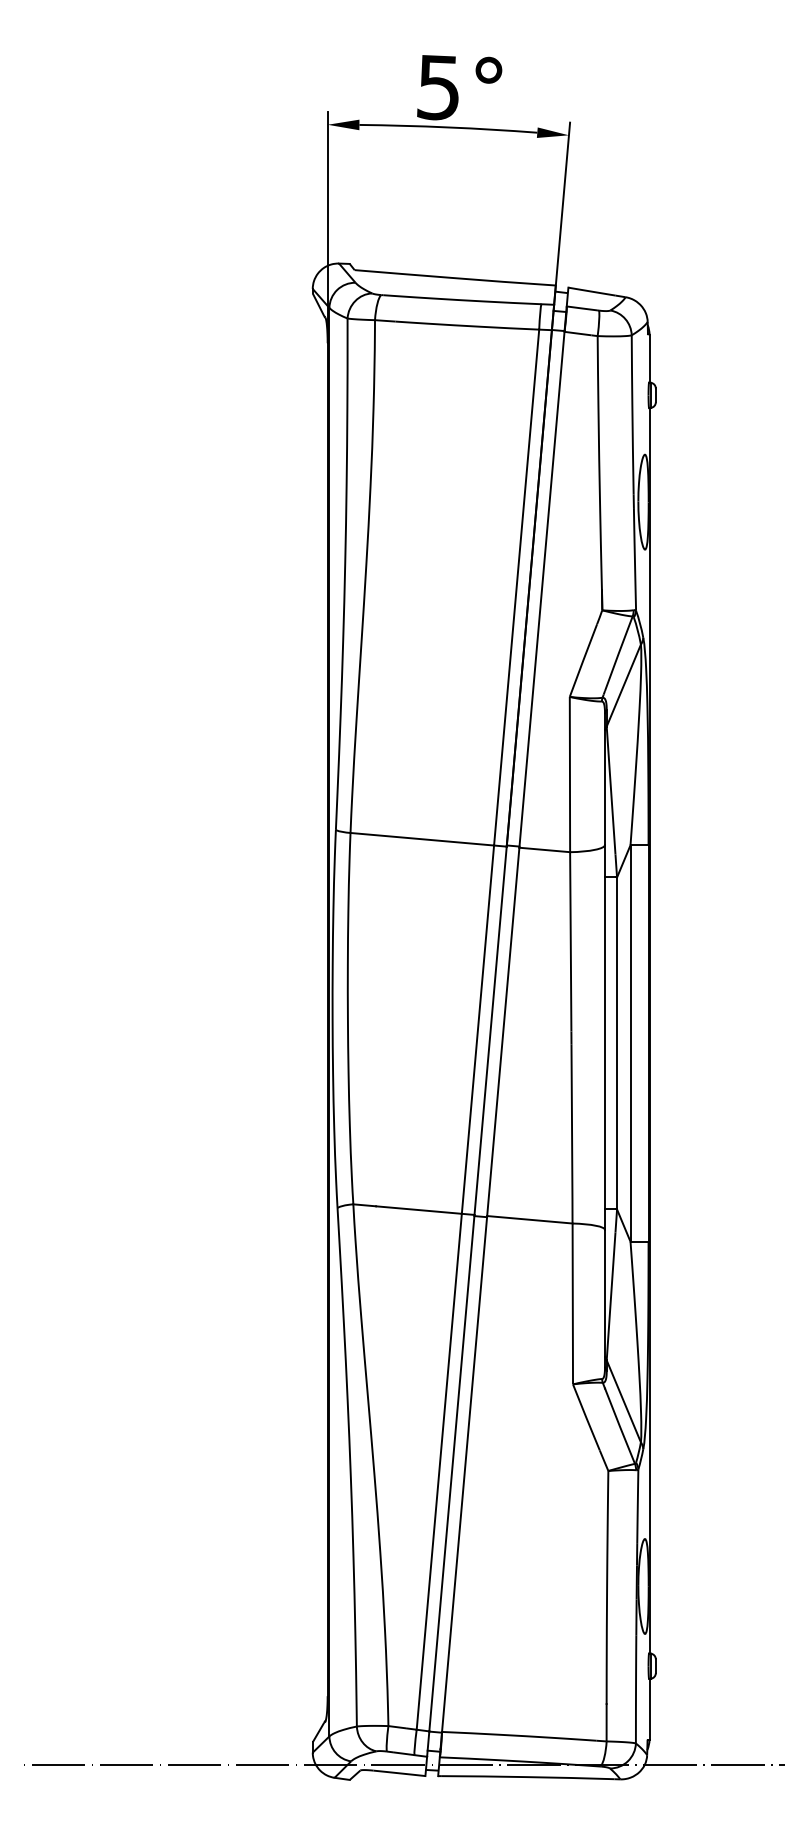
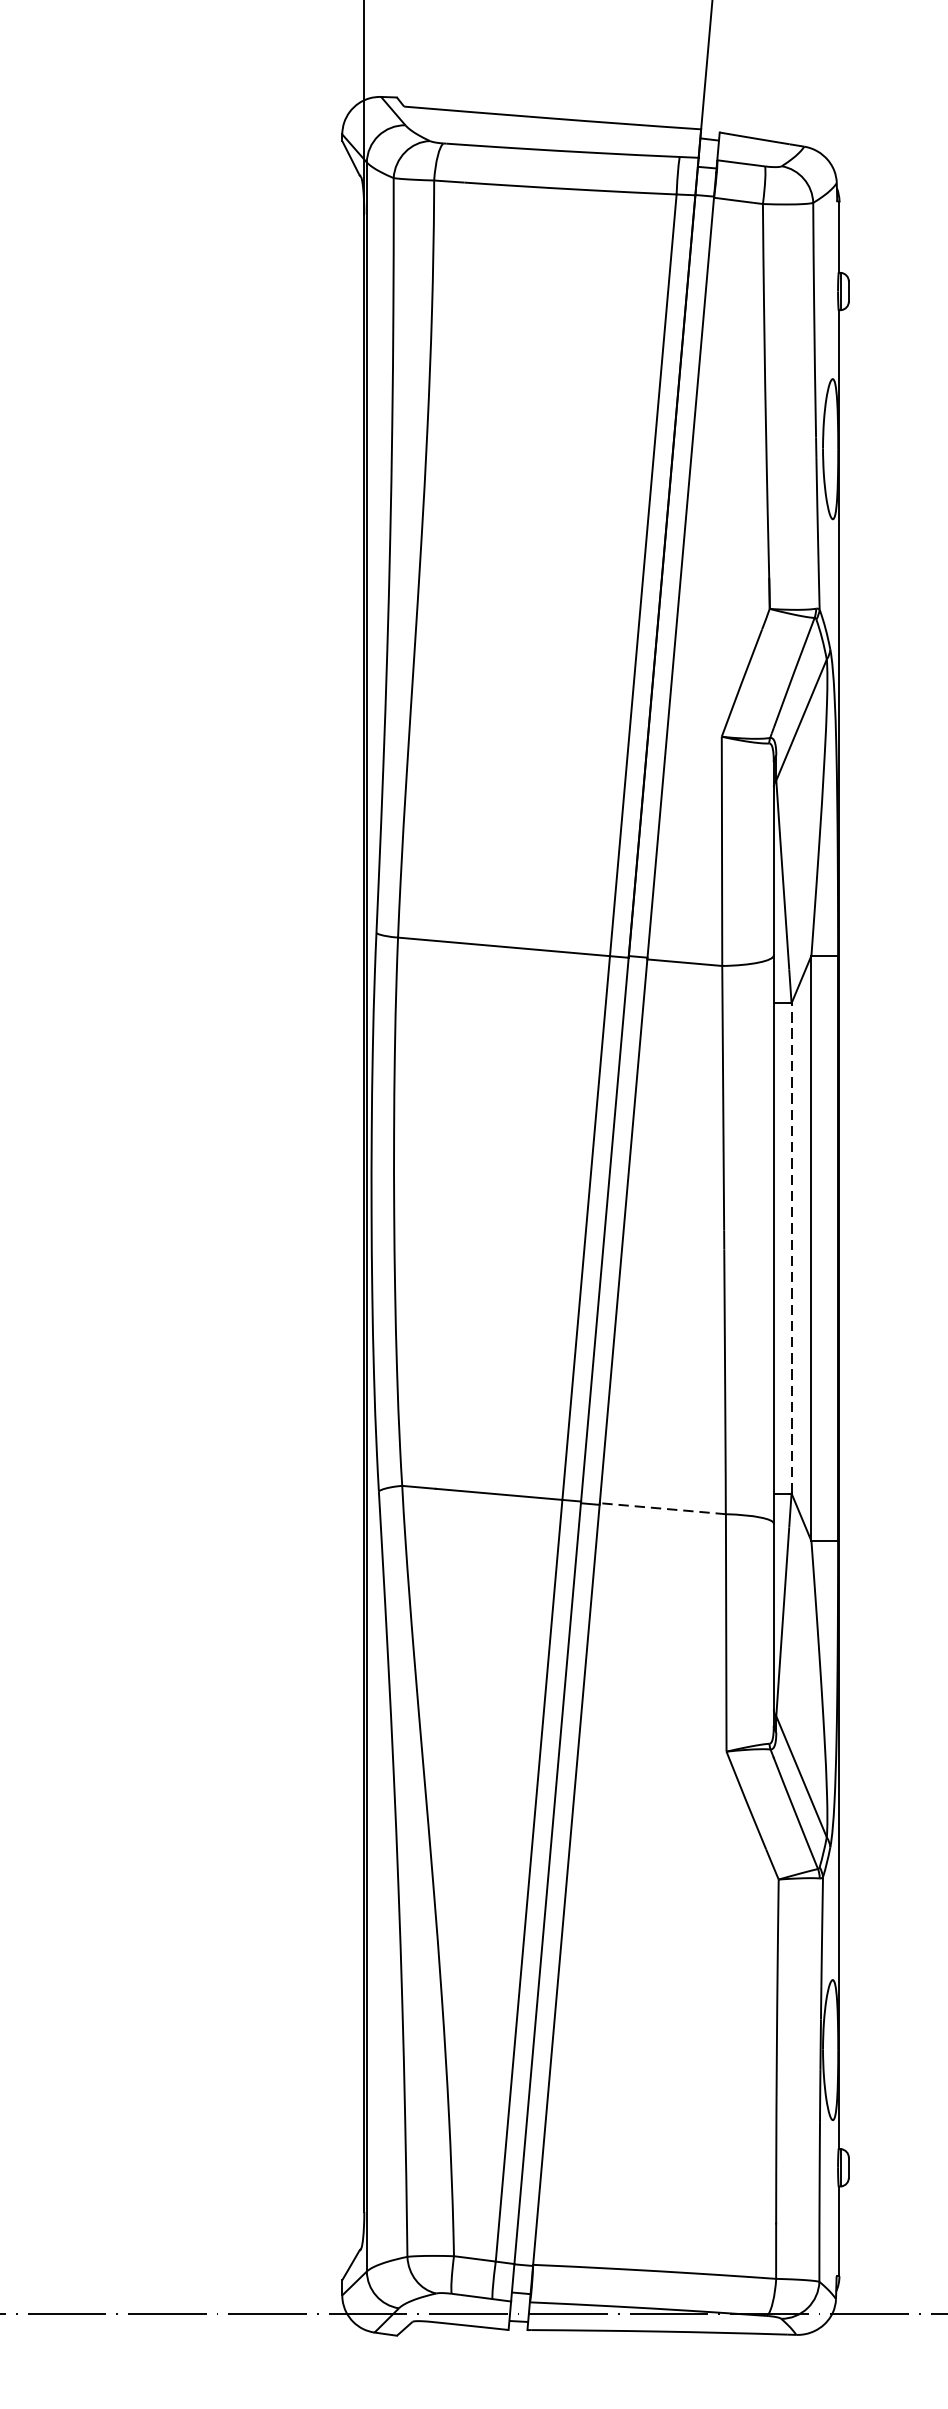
line: (617, 1043) -> (792, 1248), solid -> dashed
line: (529, 1219) -> (662, 1508), solid -> dashed

